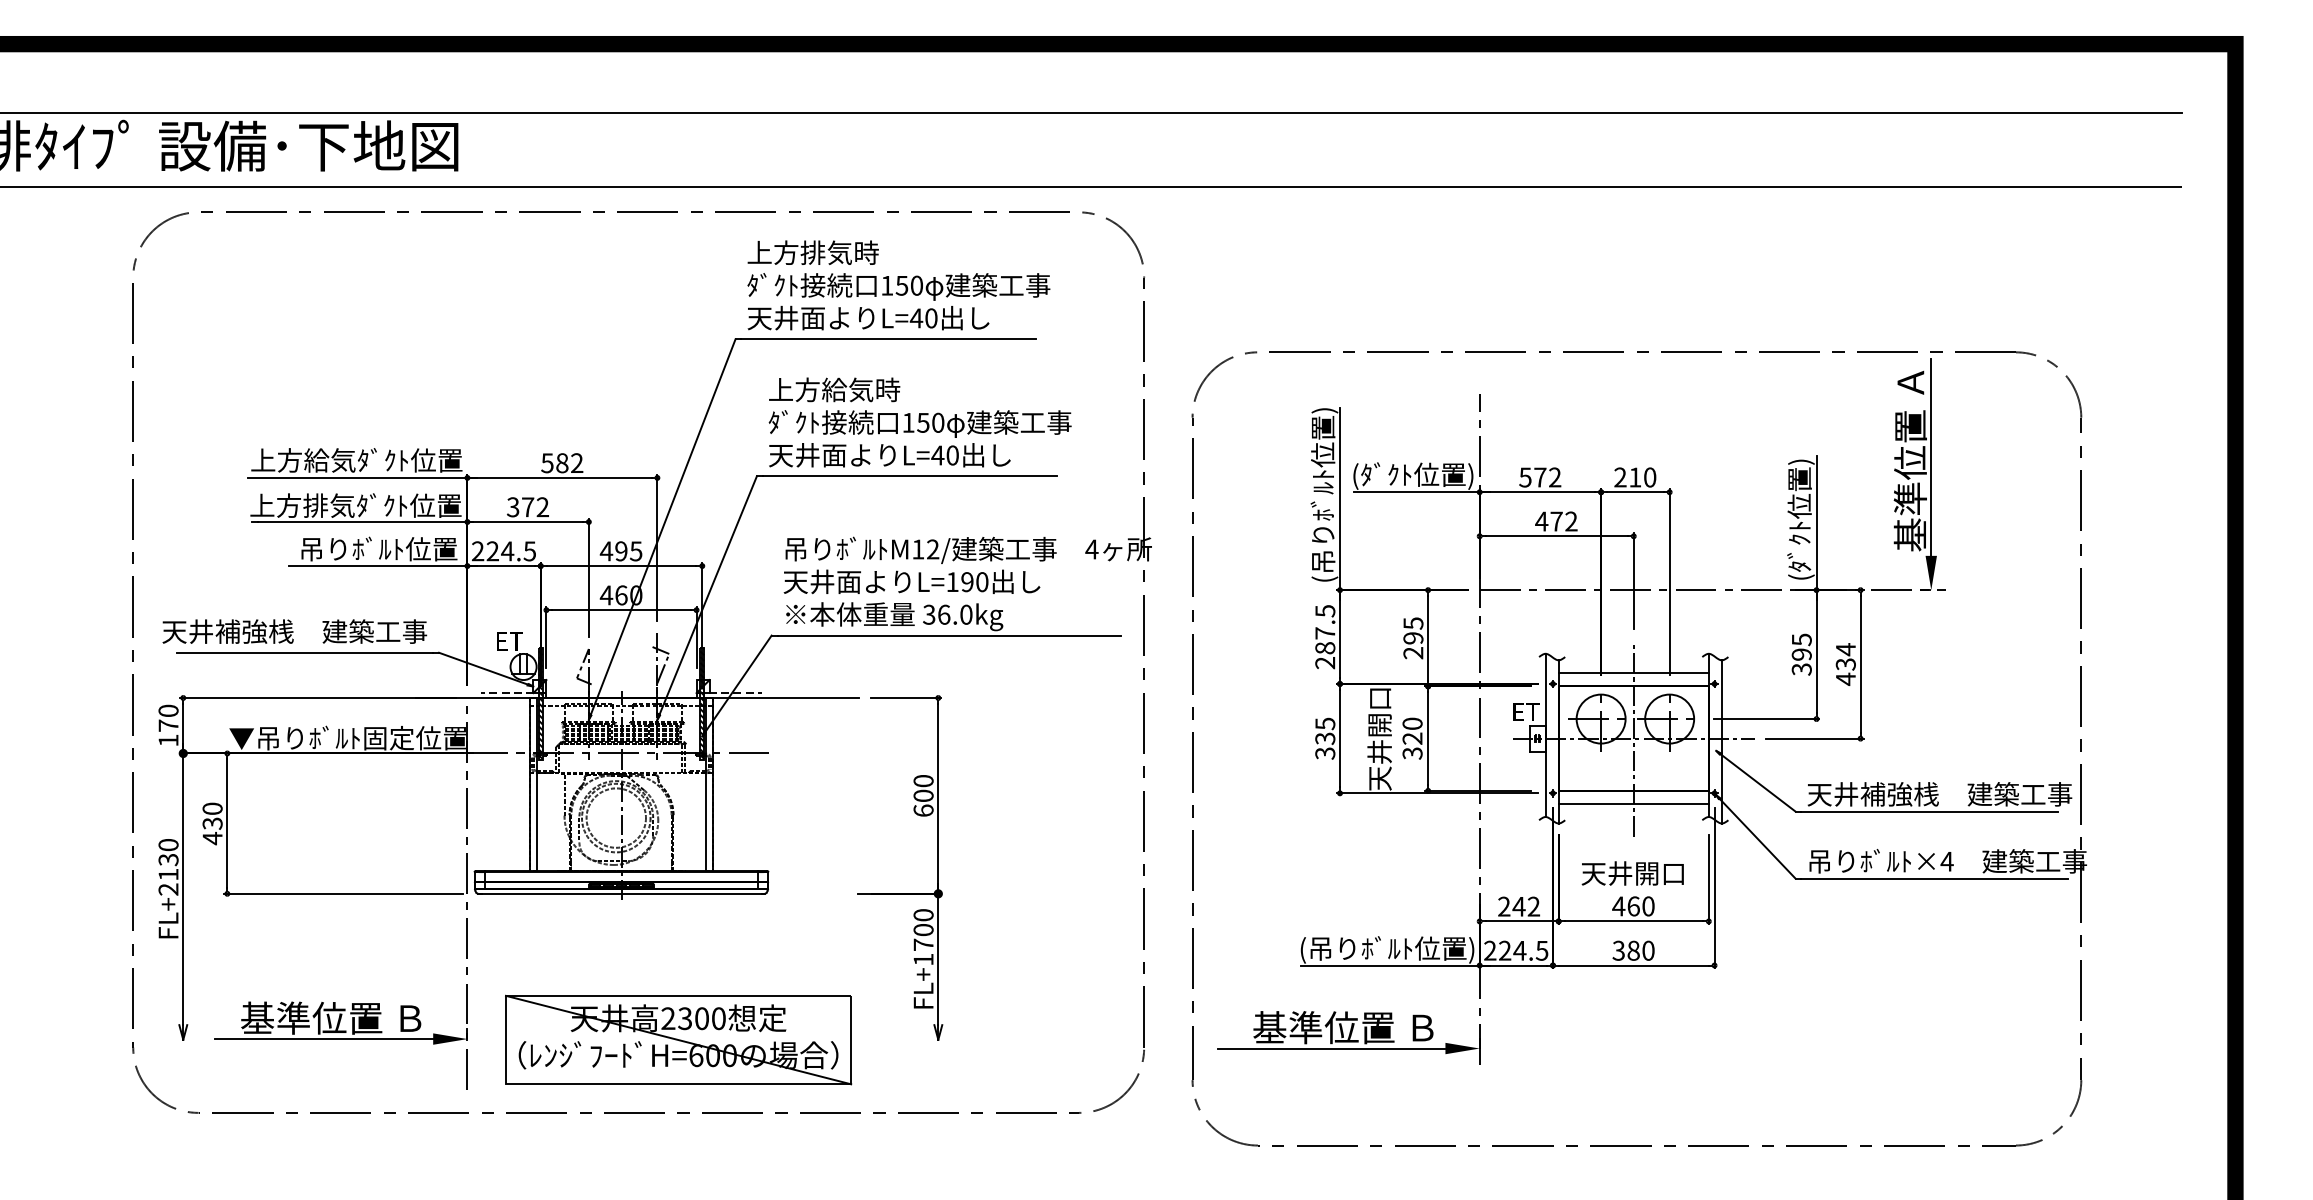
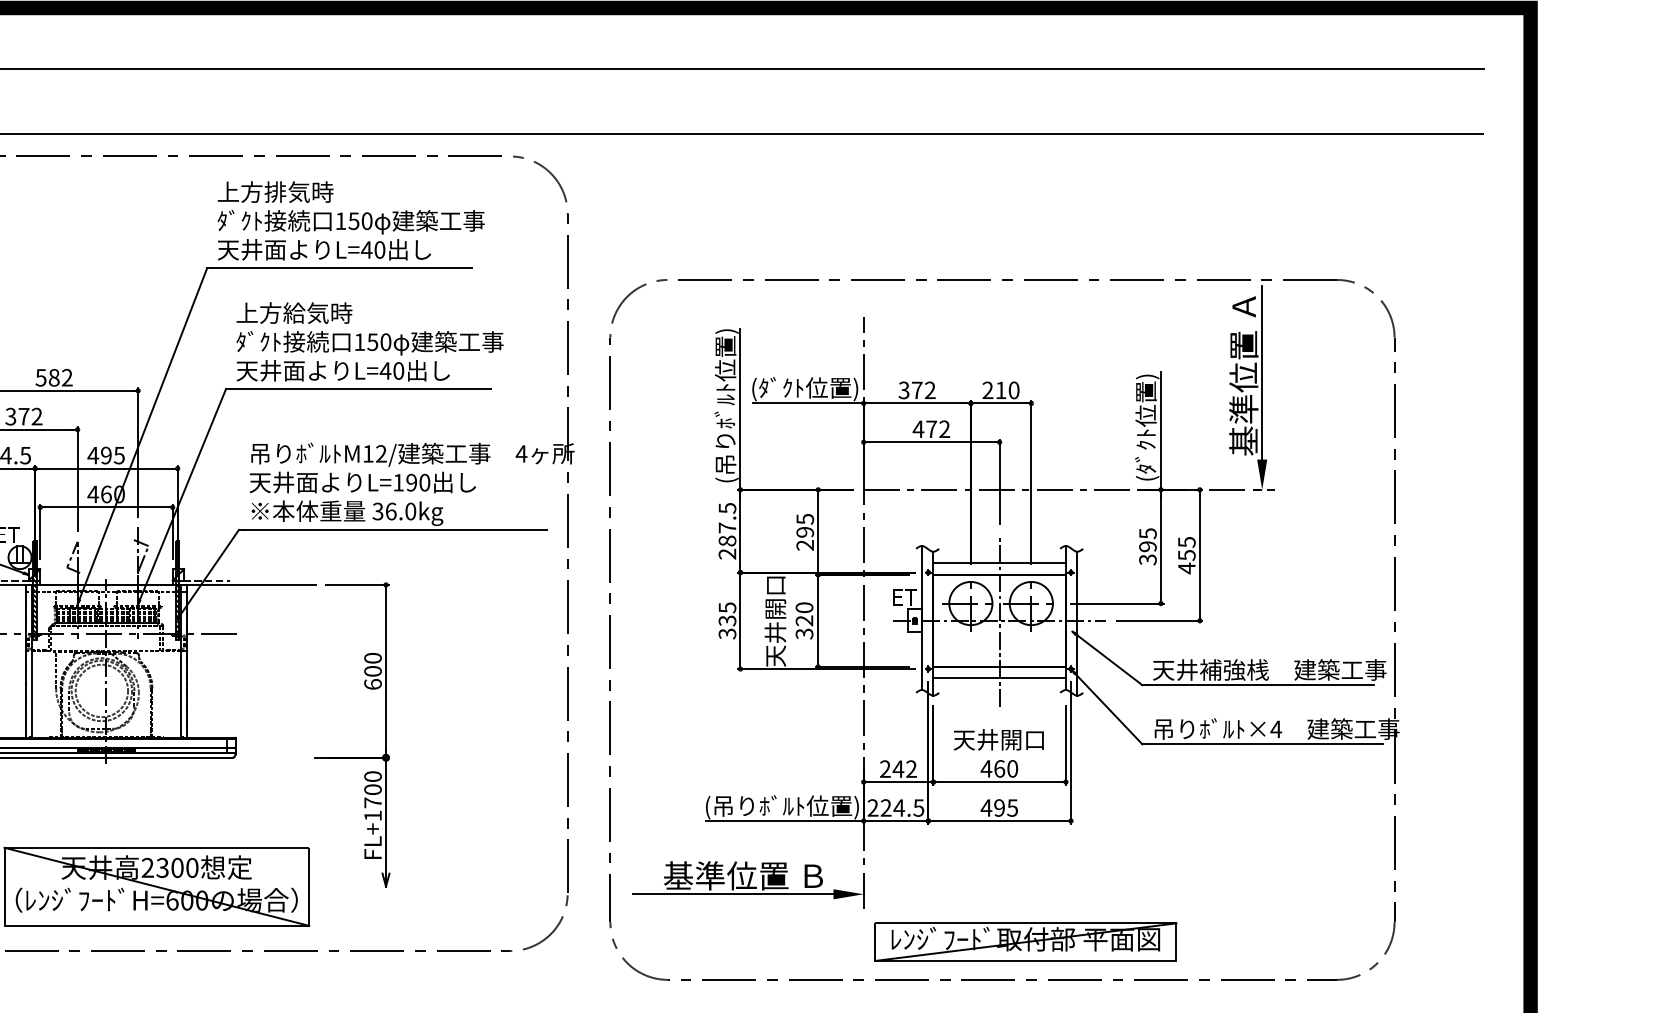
text: (1525, 477) -> (904, 390), 572 -> 372
text: (1845, 656) -> (1186, 548), 434 -> 455
text: (1633, 950) -> (999, 807), 380 -> 495
part: (1662, 1102) -> (1025, 941), added

